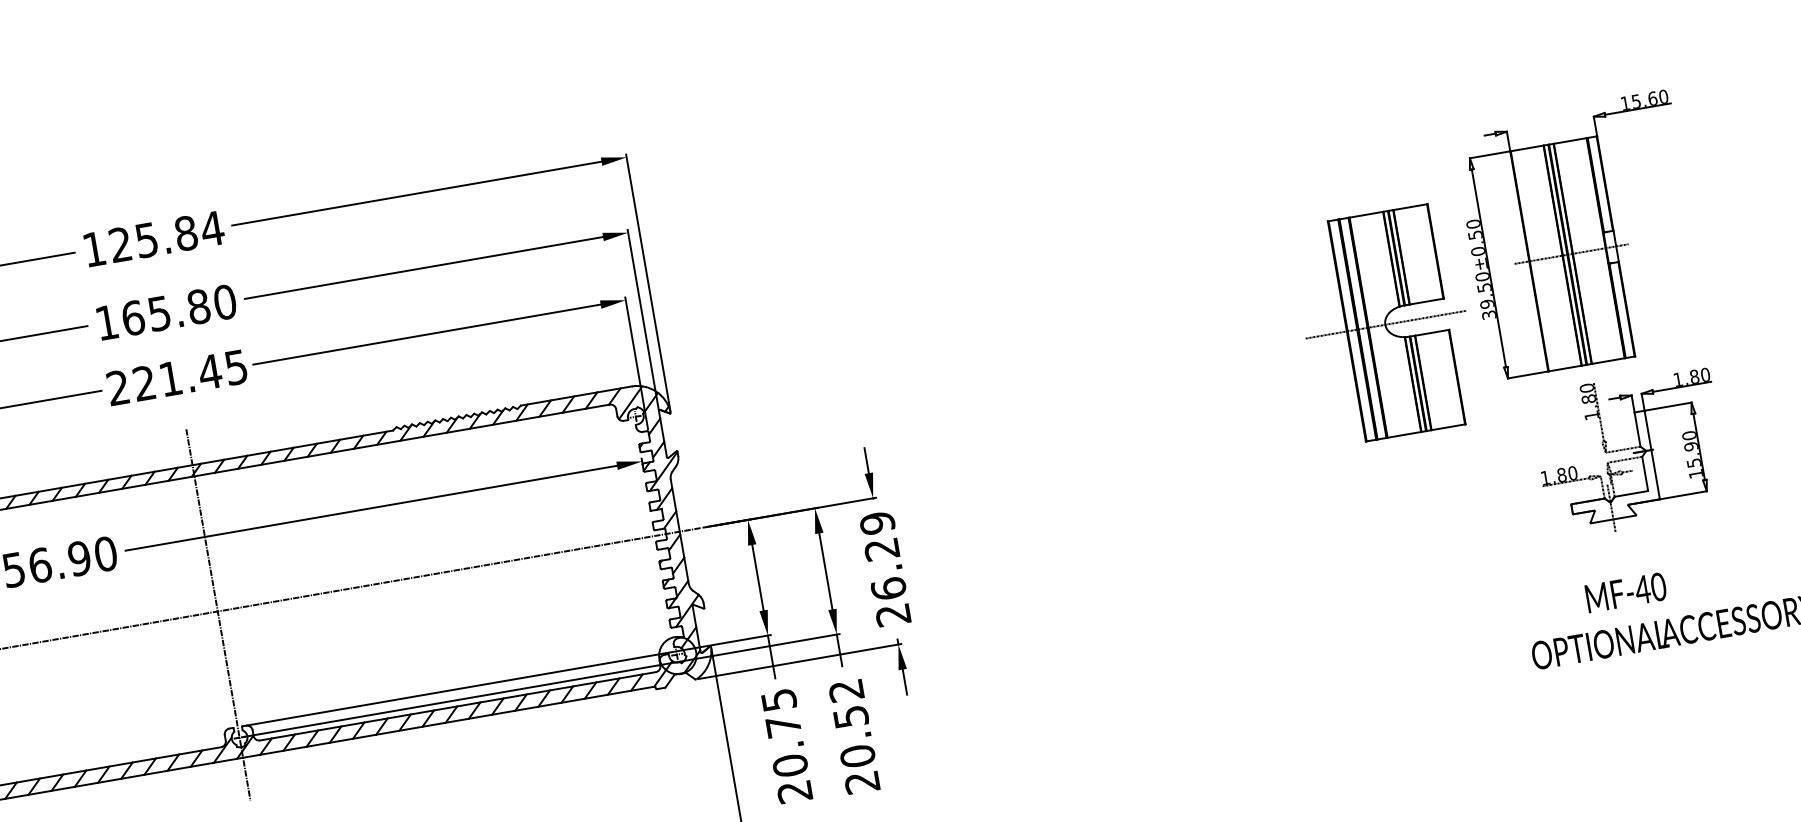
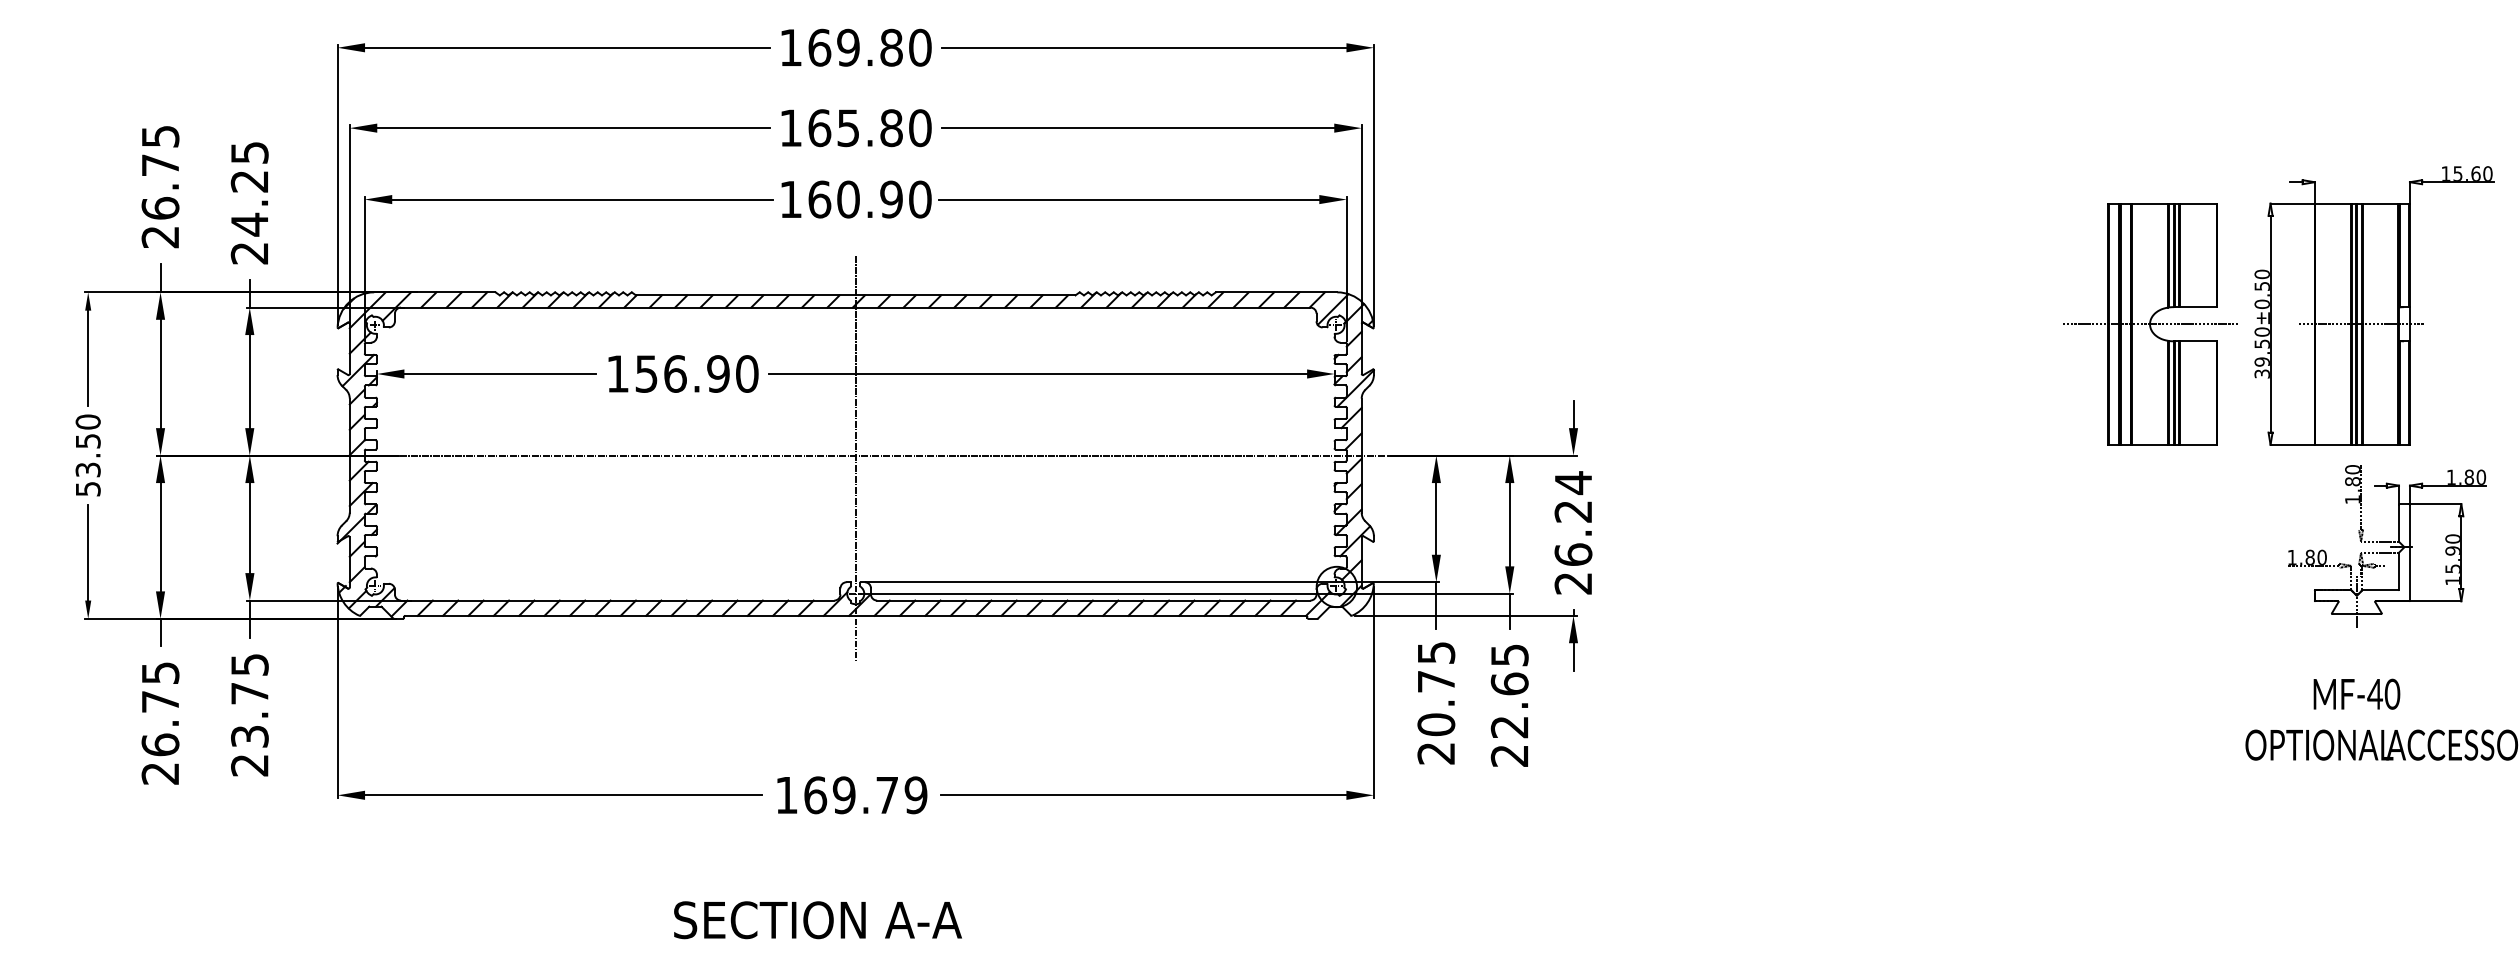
text: (166, 236) -> (870, 47), 125.84 -> 169.80
part: (1385, 325) -> (2150, 324), moved
text: (177, 377) -> (855, 199), 221.45 -> 160.90
text: (877, 523) -> (1573, 483), 26.29 -> 26.24
text: (851, 723) -> (1509, 691), 20.52 -> 22.65

